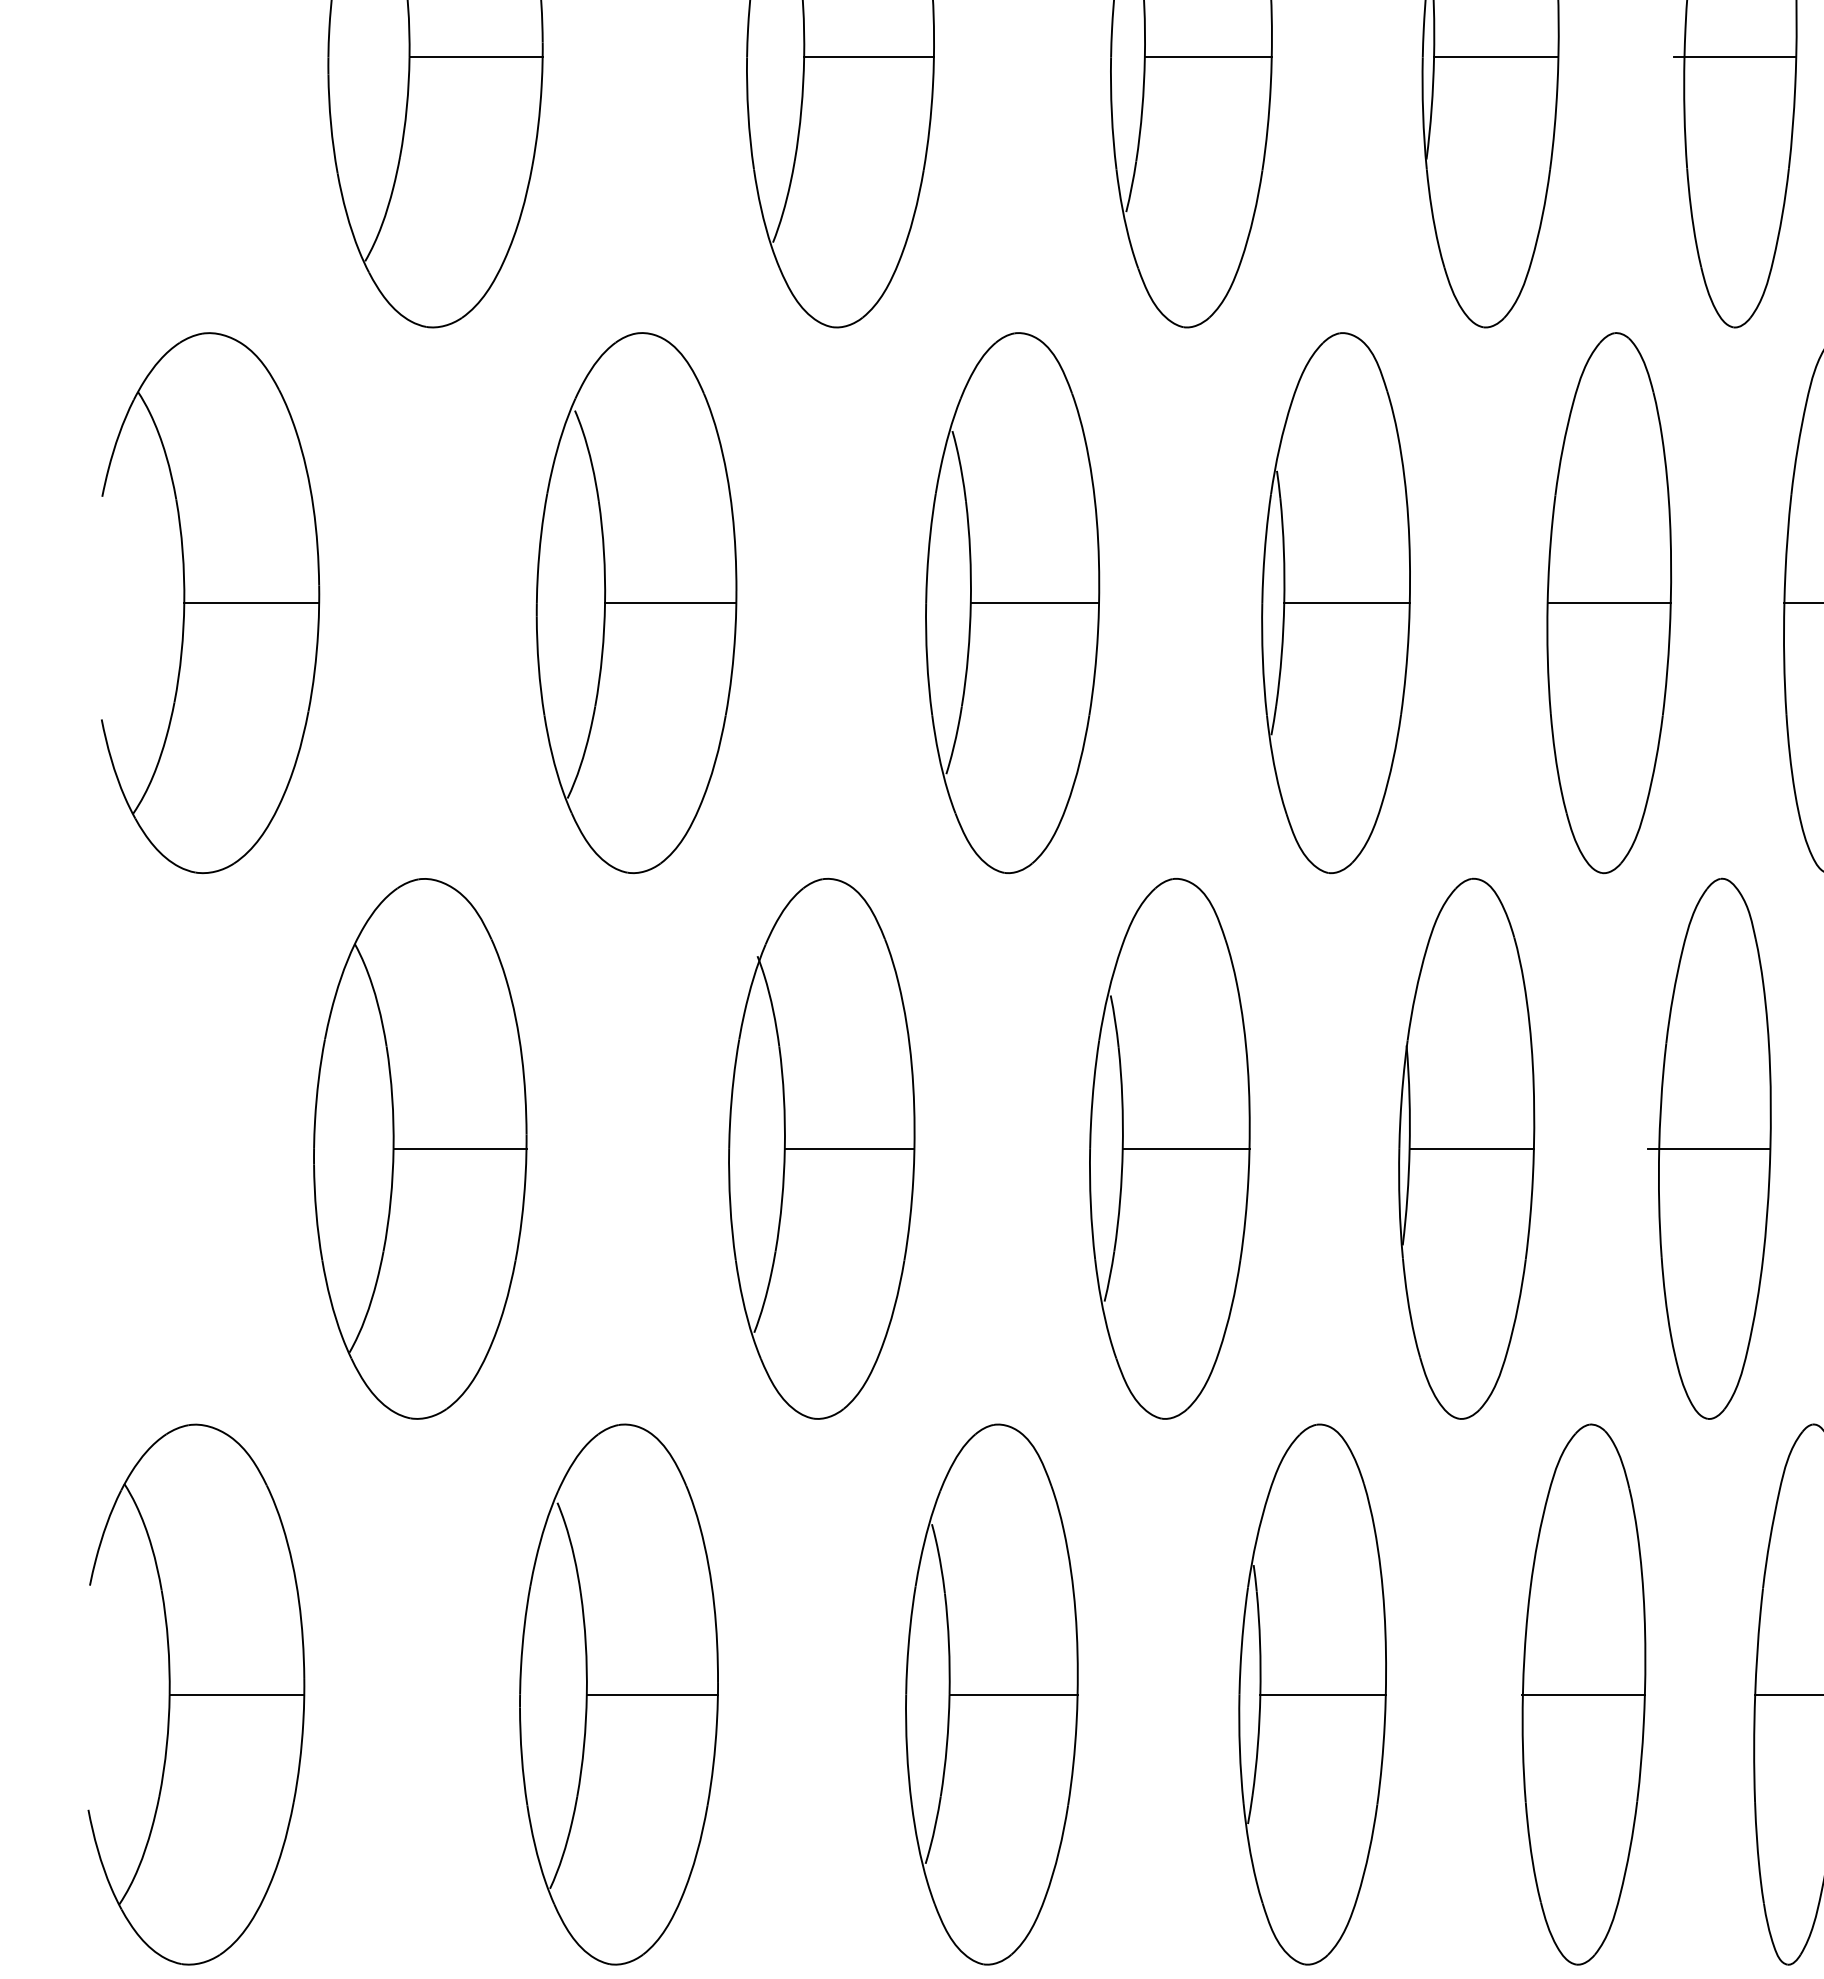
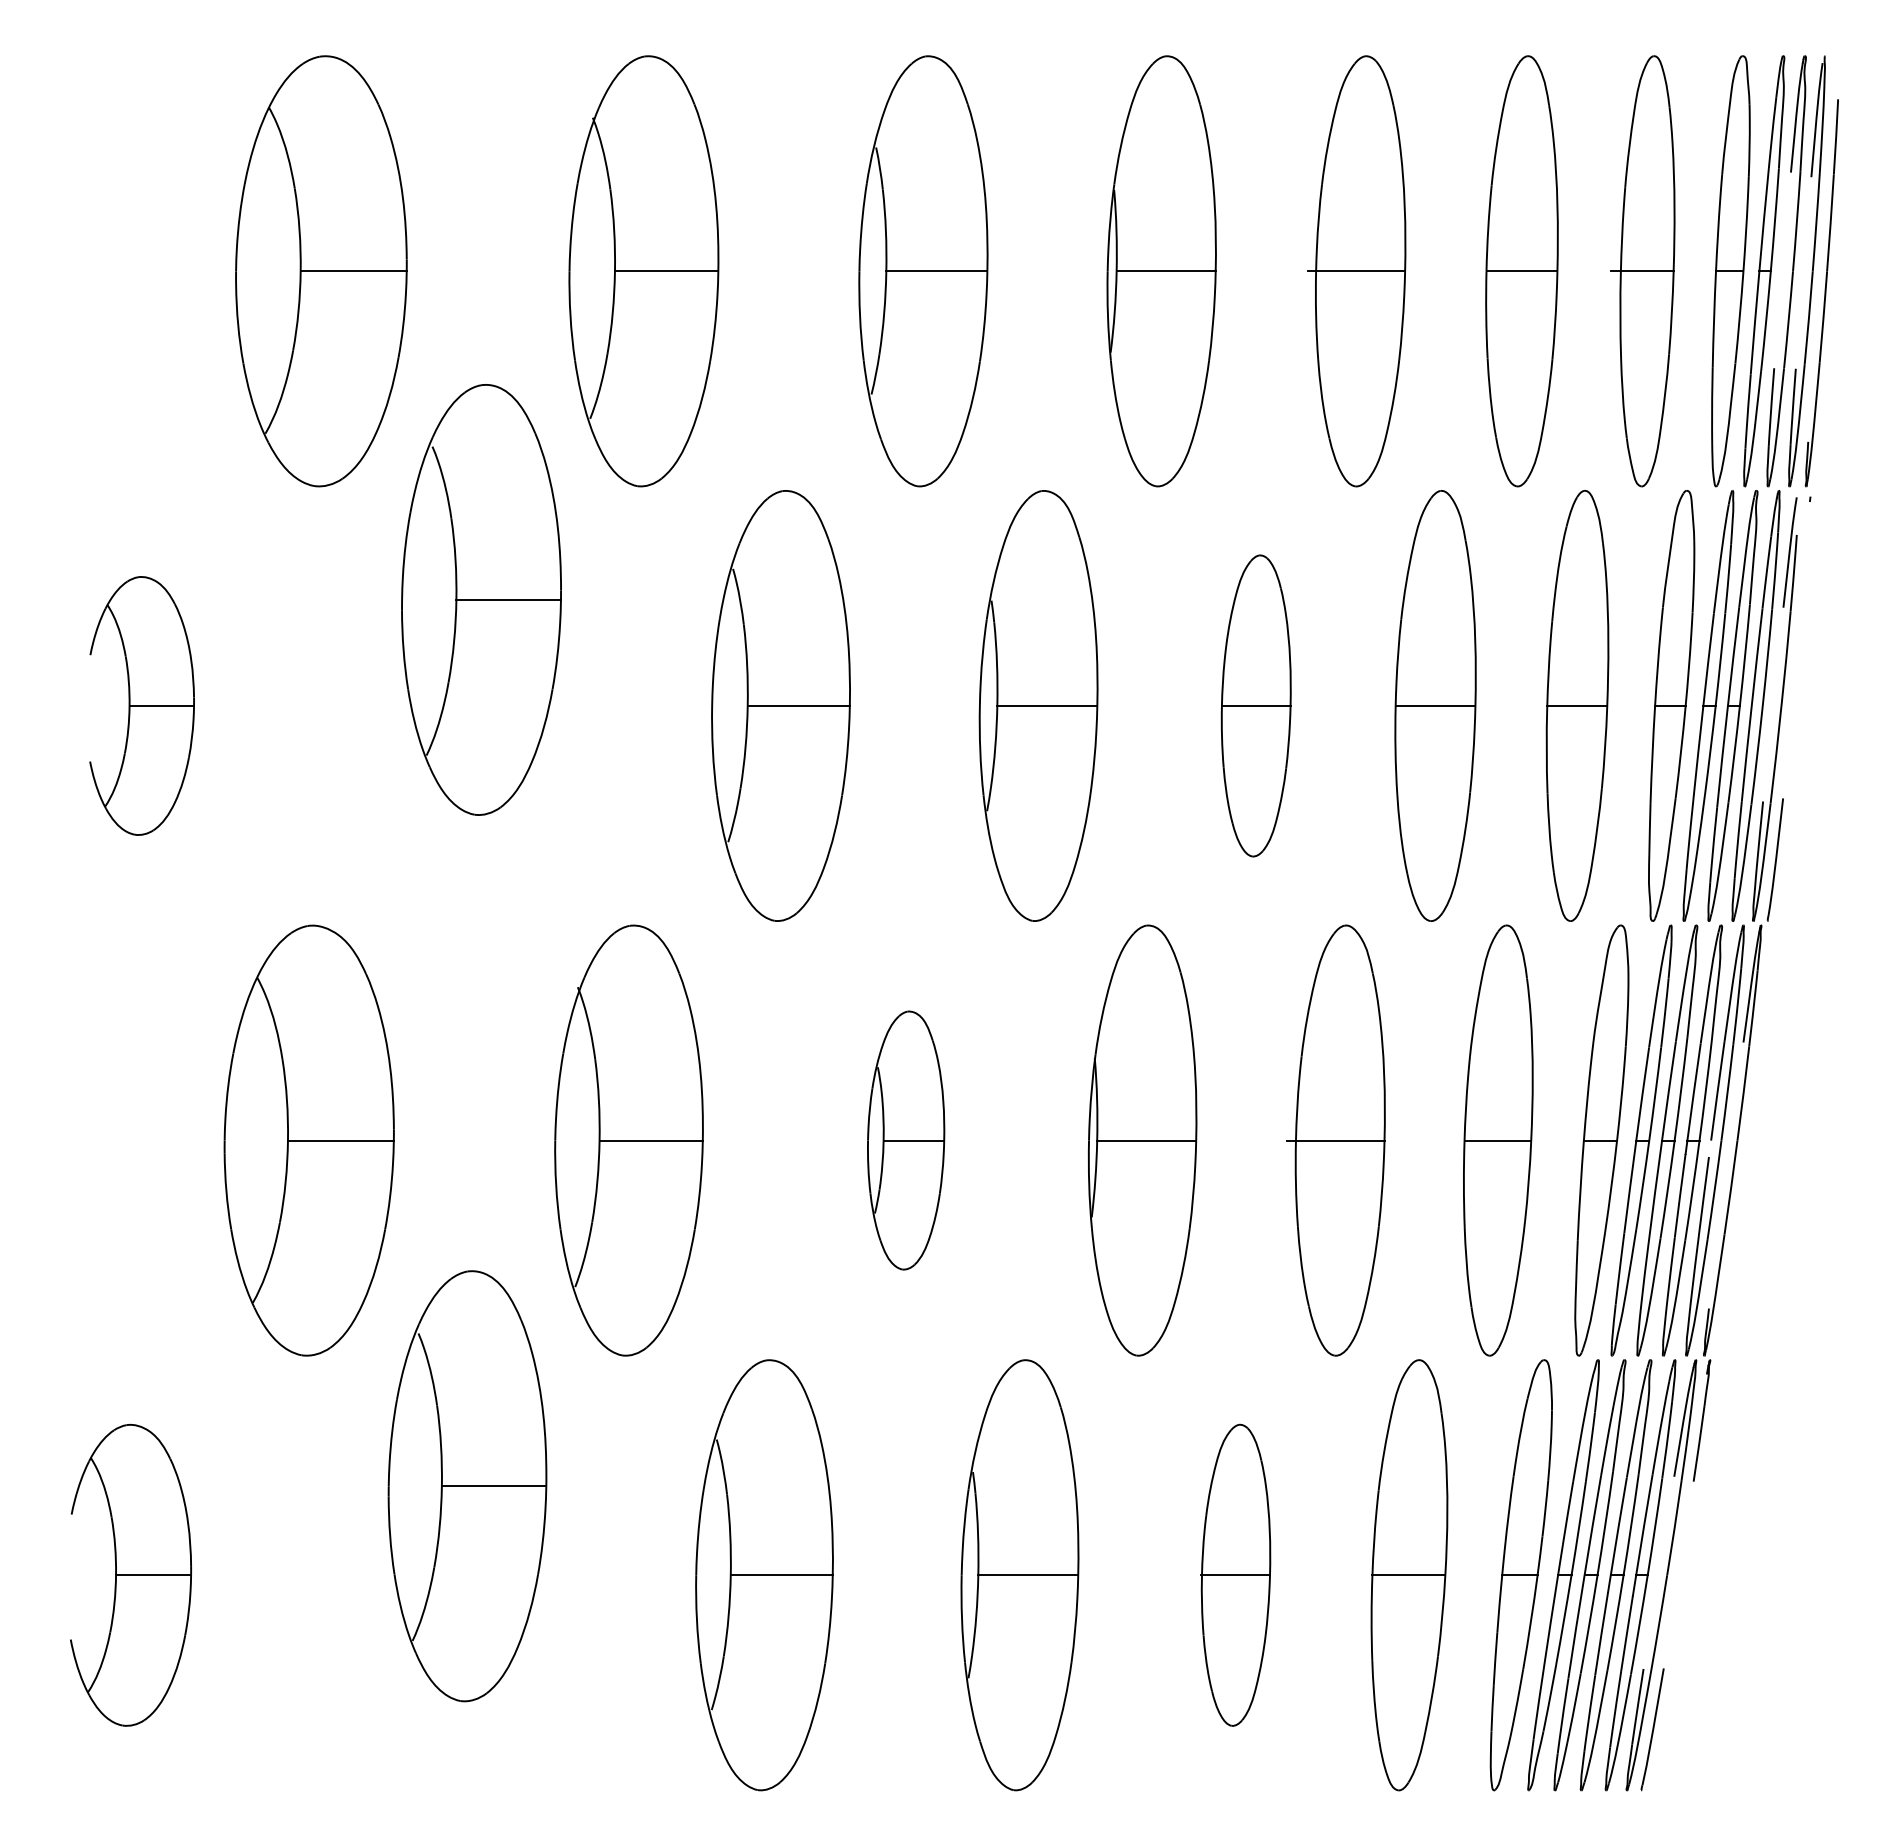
part: (209, 602) -> (141, 705), size x0.6
part: (636, 602) -> (481, 599), moved
part: (1609, 602) -> (1256, 705), size x0.7
part: (1168, 1148) -> (905, 1140), size x0.6
part: (195, 1694) -> (130, 1575), size x0.7
part: (618, 1694) -> (467, 1486), moved
part: (1583, 1694) -> (1235, 1575), size x0.7

